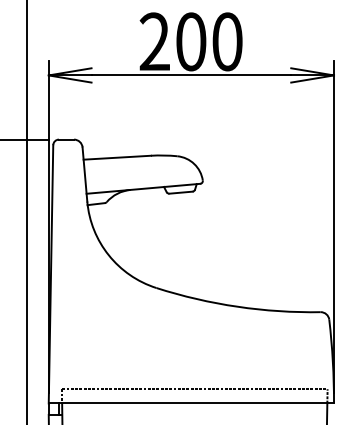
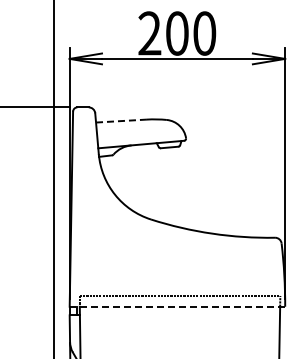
line: (116, 158) -> (120, 121), solid -> dashed
line: (191, 403) -> (177, 306), solid -> dashed

